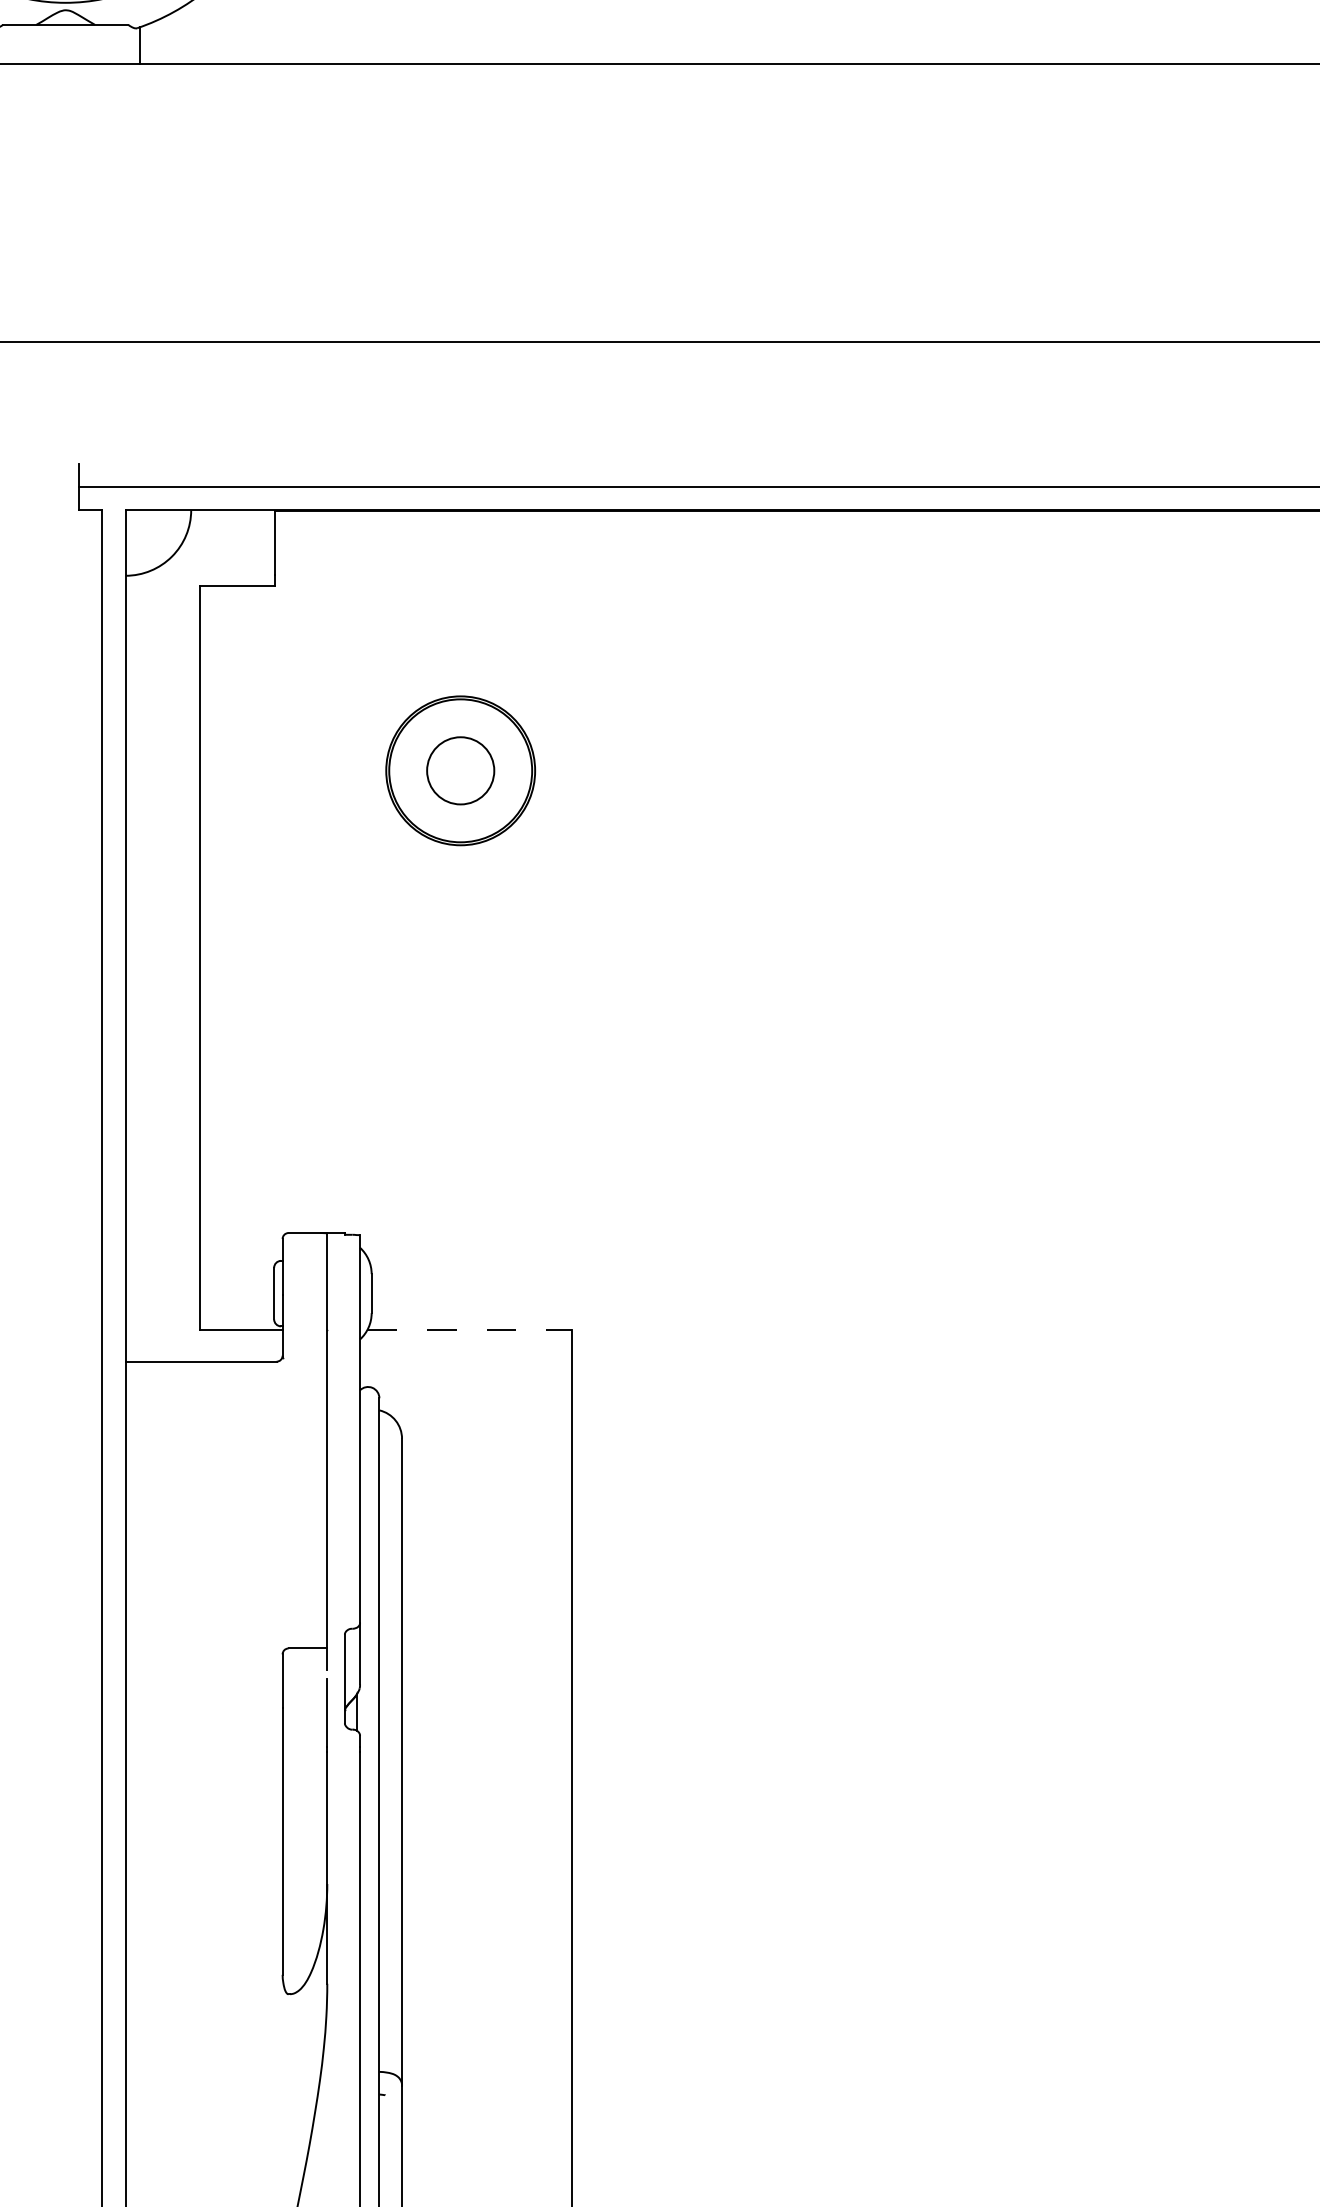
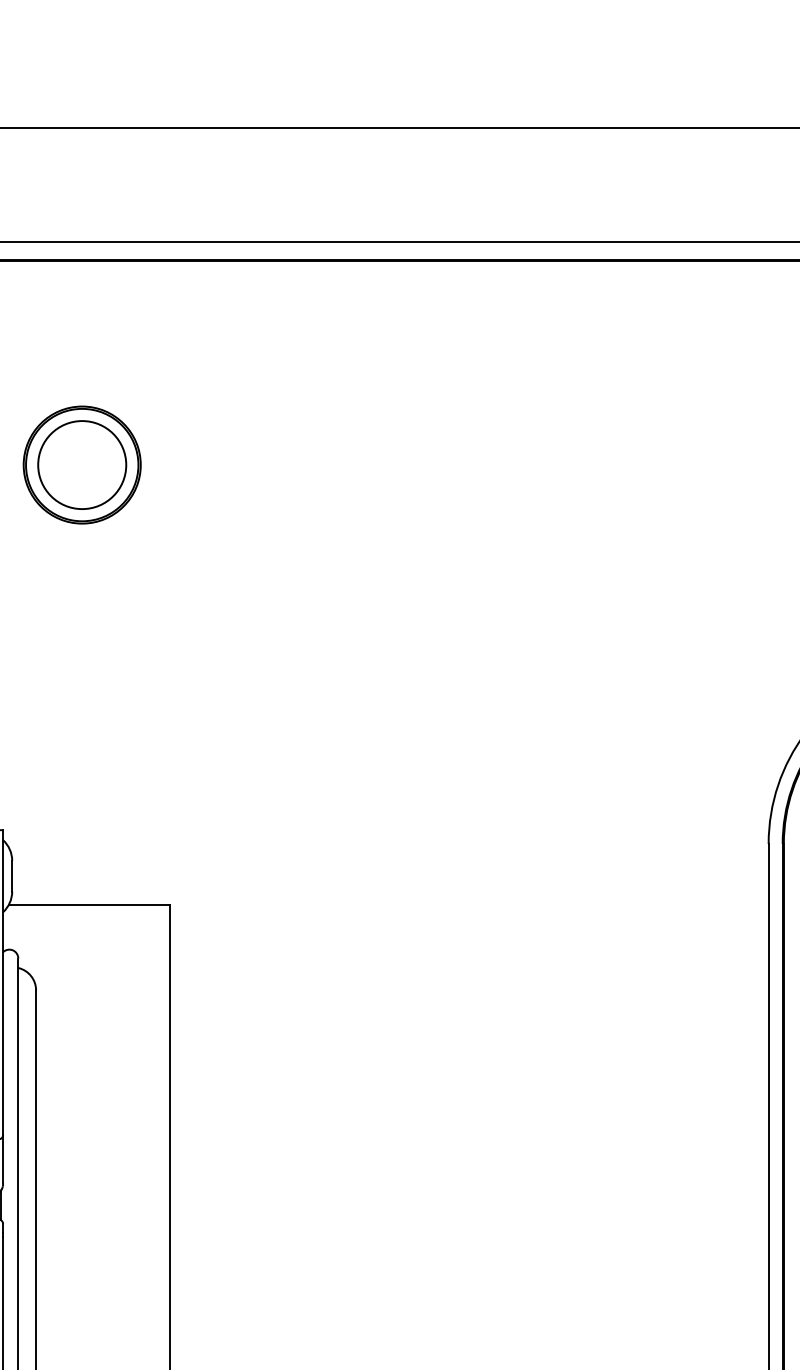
circle: (460, 770) -> (82, 464), size x1.67
line: (470, 1330) -> (89, 905), dashed -> solid

